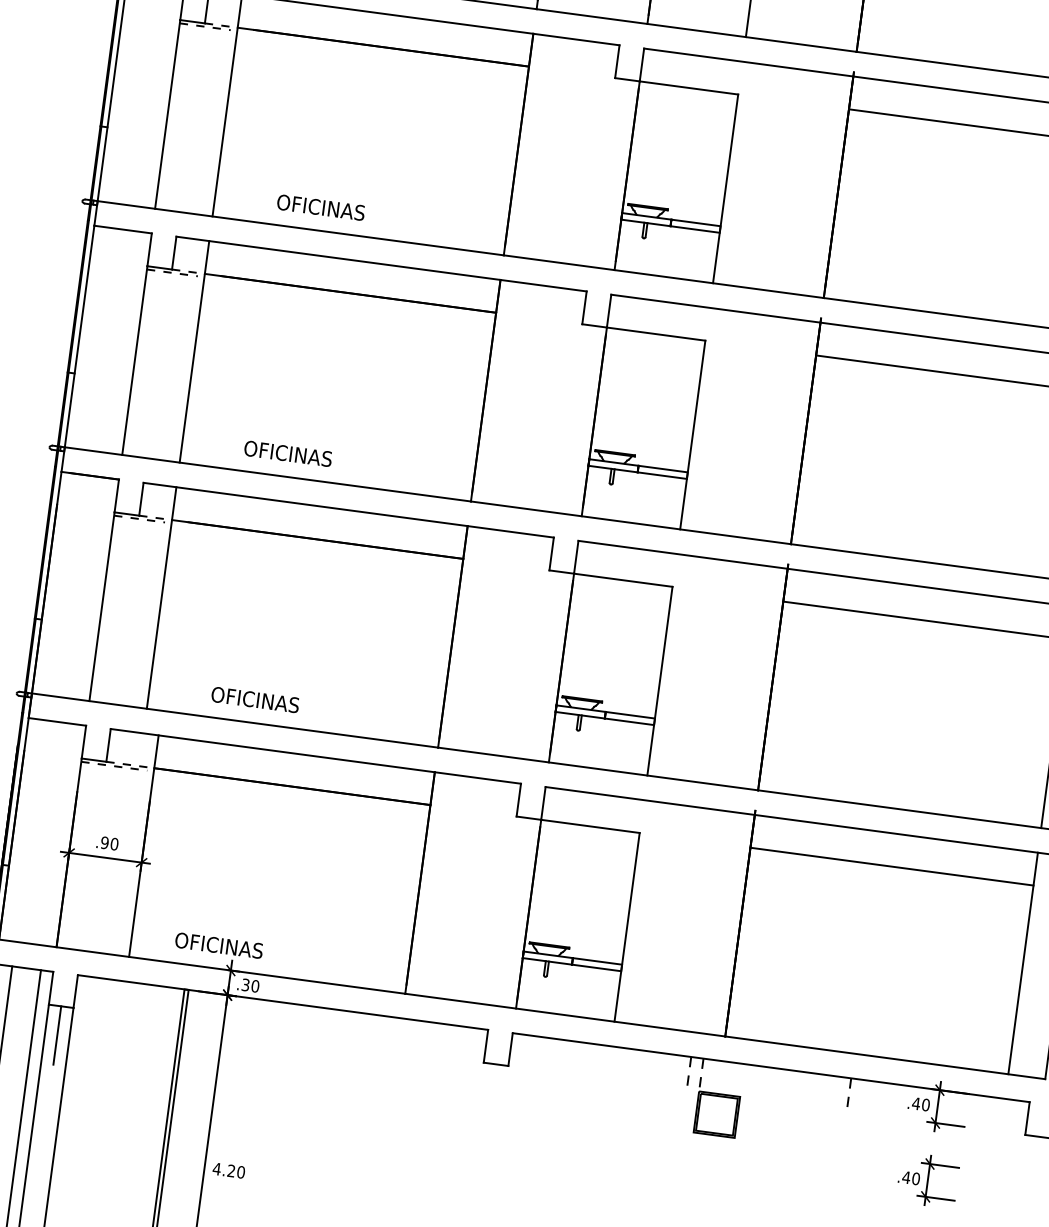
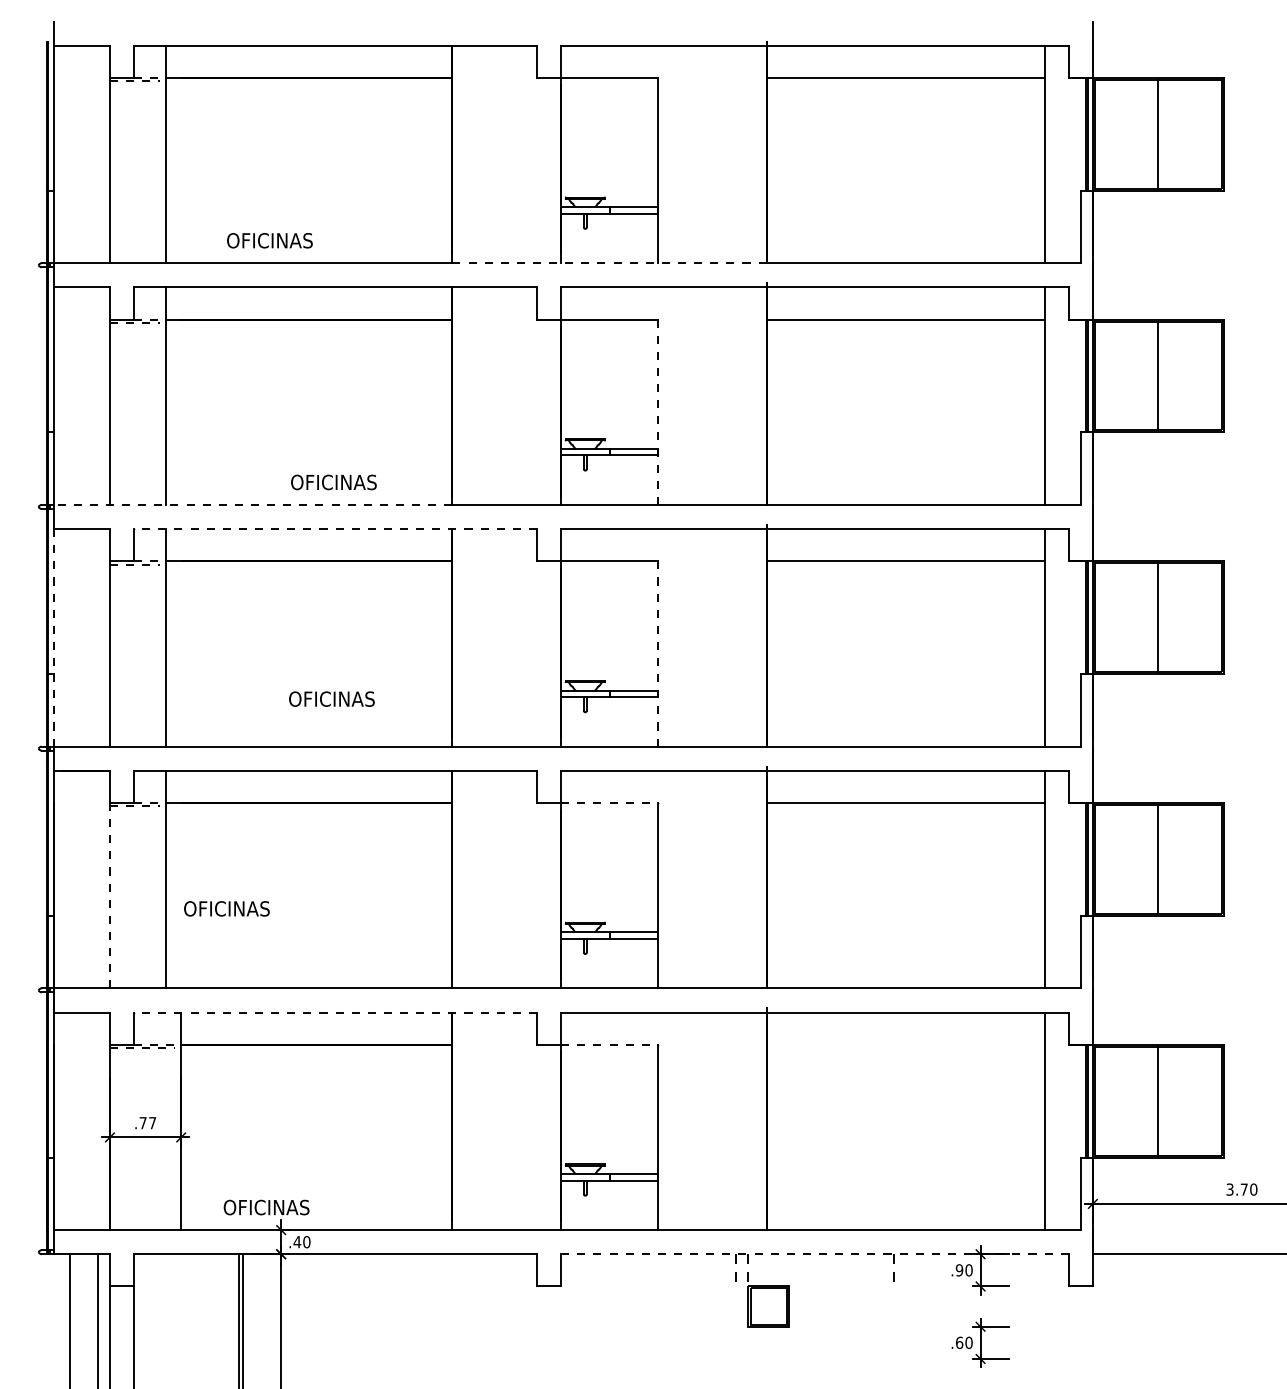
line: (696, 30) -> (609, 263), solid -> dashed
line: (725, 189) -> (657, 412), solid -> dashed
text: (320, 207) -> (333, 482), moved
line: (300, 227) -> (252, 504), solid -> dashed
line: (381, 264) -> (335, 529), solid -> dashed
line: (79, 336) -> (53, 637), solid -> dashed
line: (692, 434) -> (657, 653), solid -> dashed
text: (287, 453) -> (331, 698), moved
line: (624, 580) -> (610, 803), solid -> dashed
line: (101, 606) -> (109, 895), solid -> dashed
text: (254, 699) -> (226, 908), moved
line: (315, 756) -> (335, 1012), solid -> dashed
line: (591, 826) -> (610, 1044), solid -> dashed
text: (109, 843) -> (147, 1123), .90 -> .77
line: (891, 866) -> (905, 1044), removed
text: (245, 985) -> (297, 1242), .30 -> .40
line: (57, 1034) -> (122, 1314), removed
line: (770, 1067) -> (814, 1254), solid -> dashed
text: (916, 1103) -> (959, 1270), .40 -> .90
text: (906, 1177) -> (959, 1342), .40 -> .60

